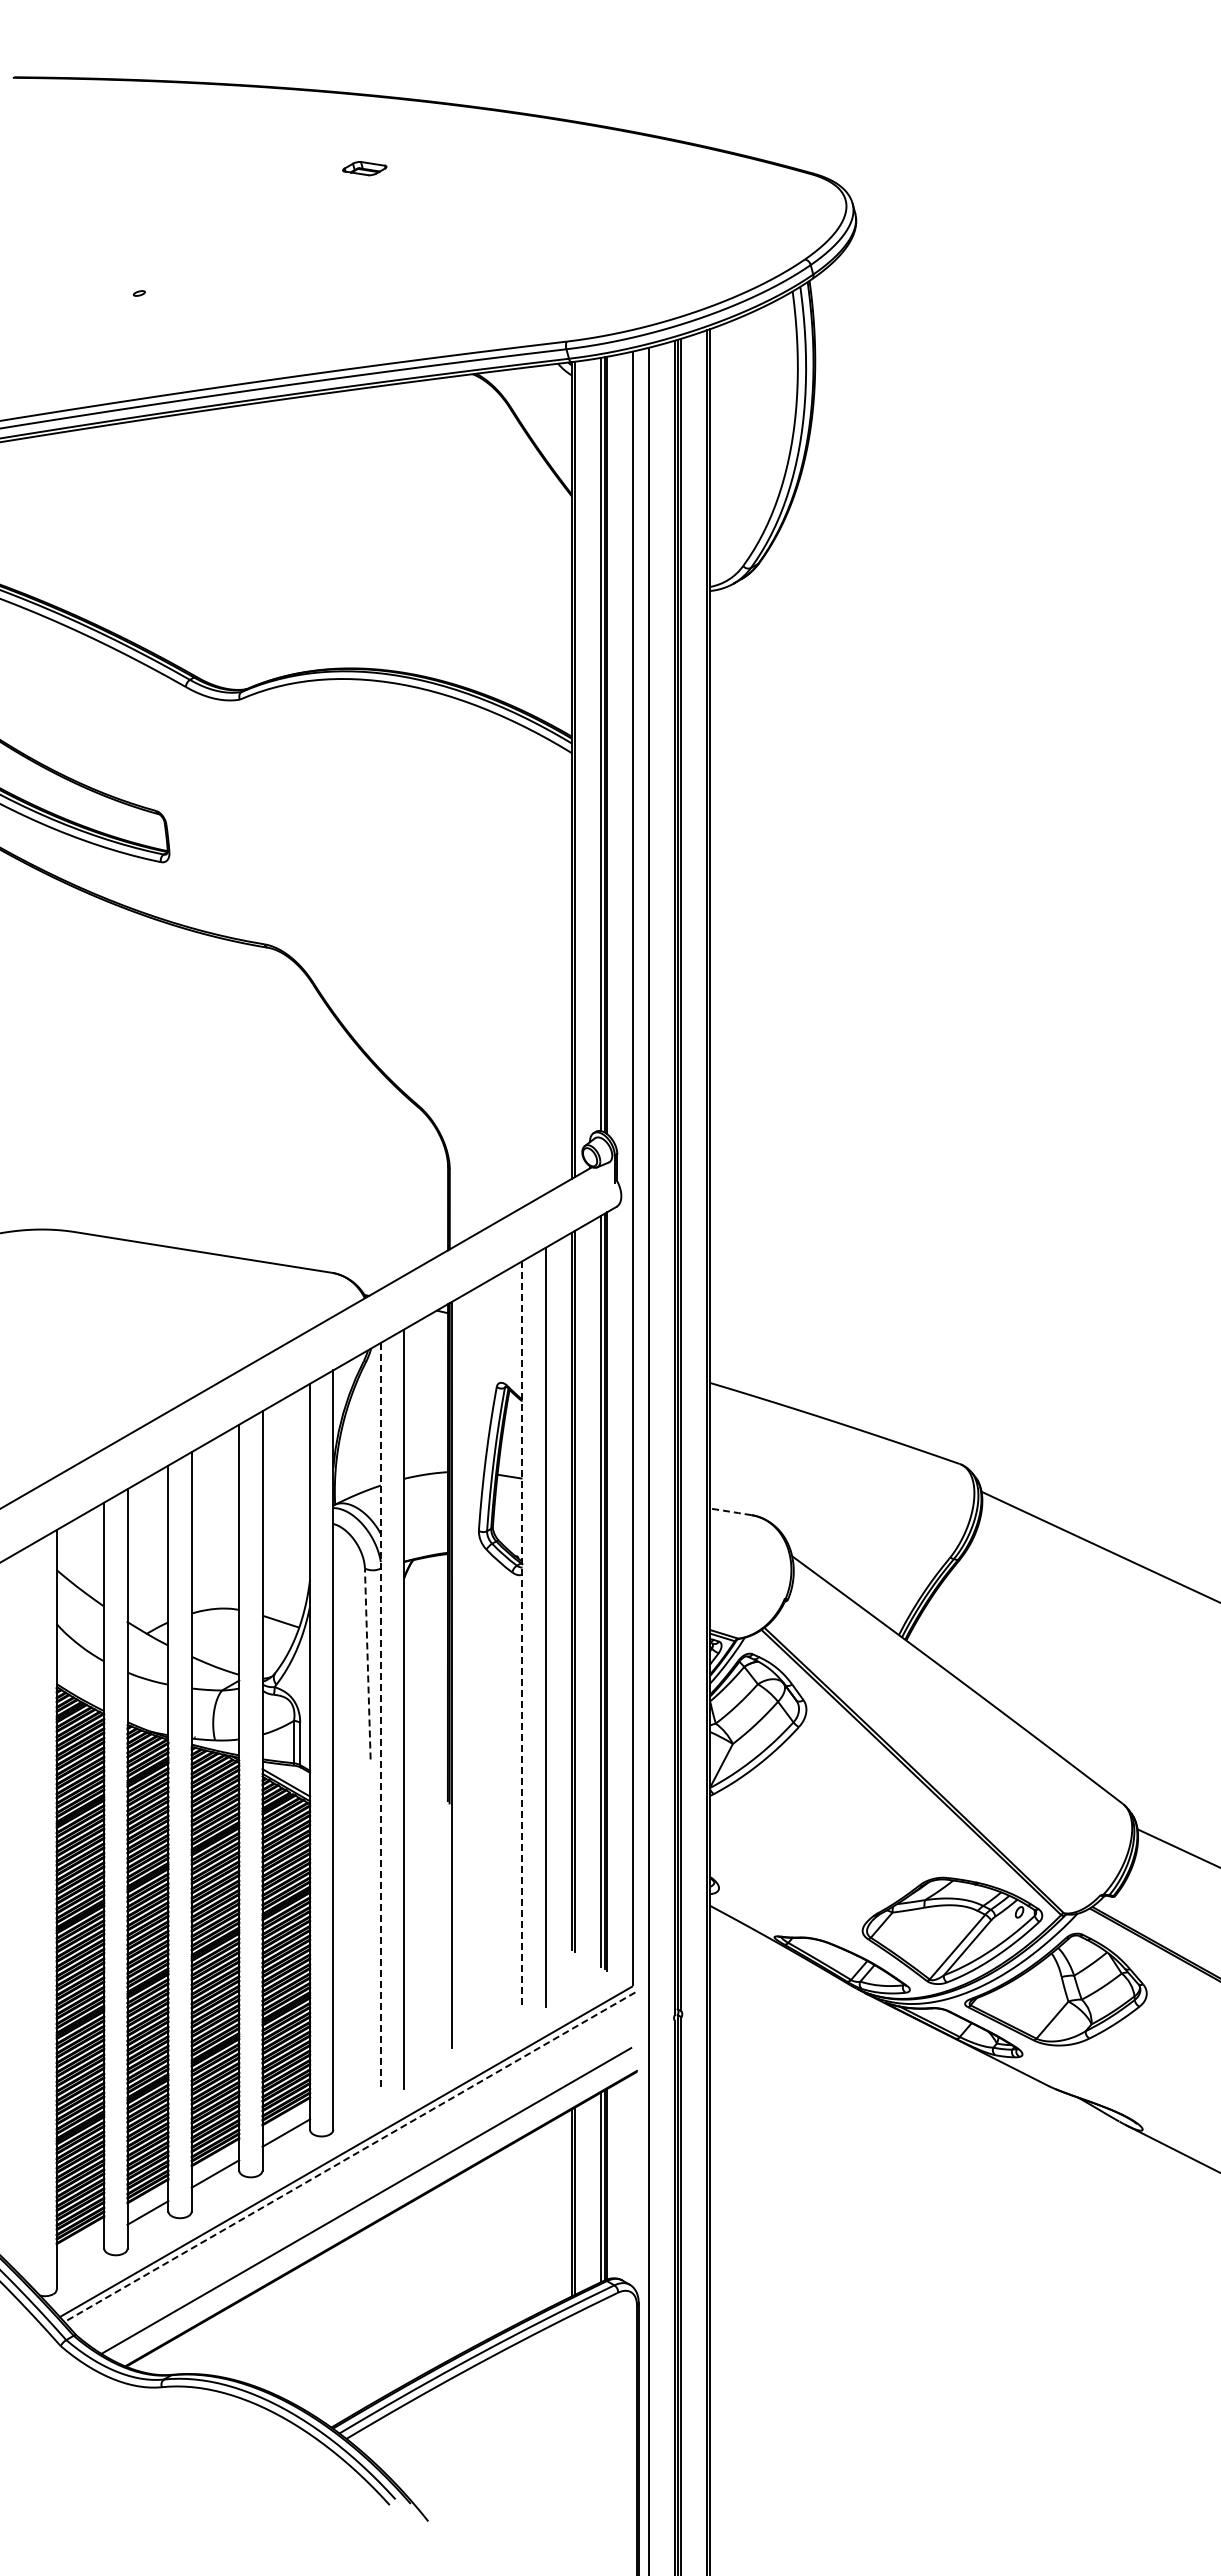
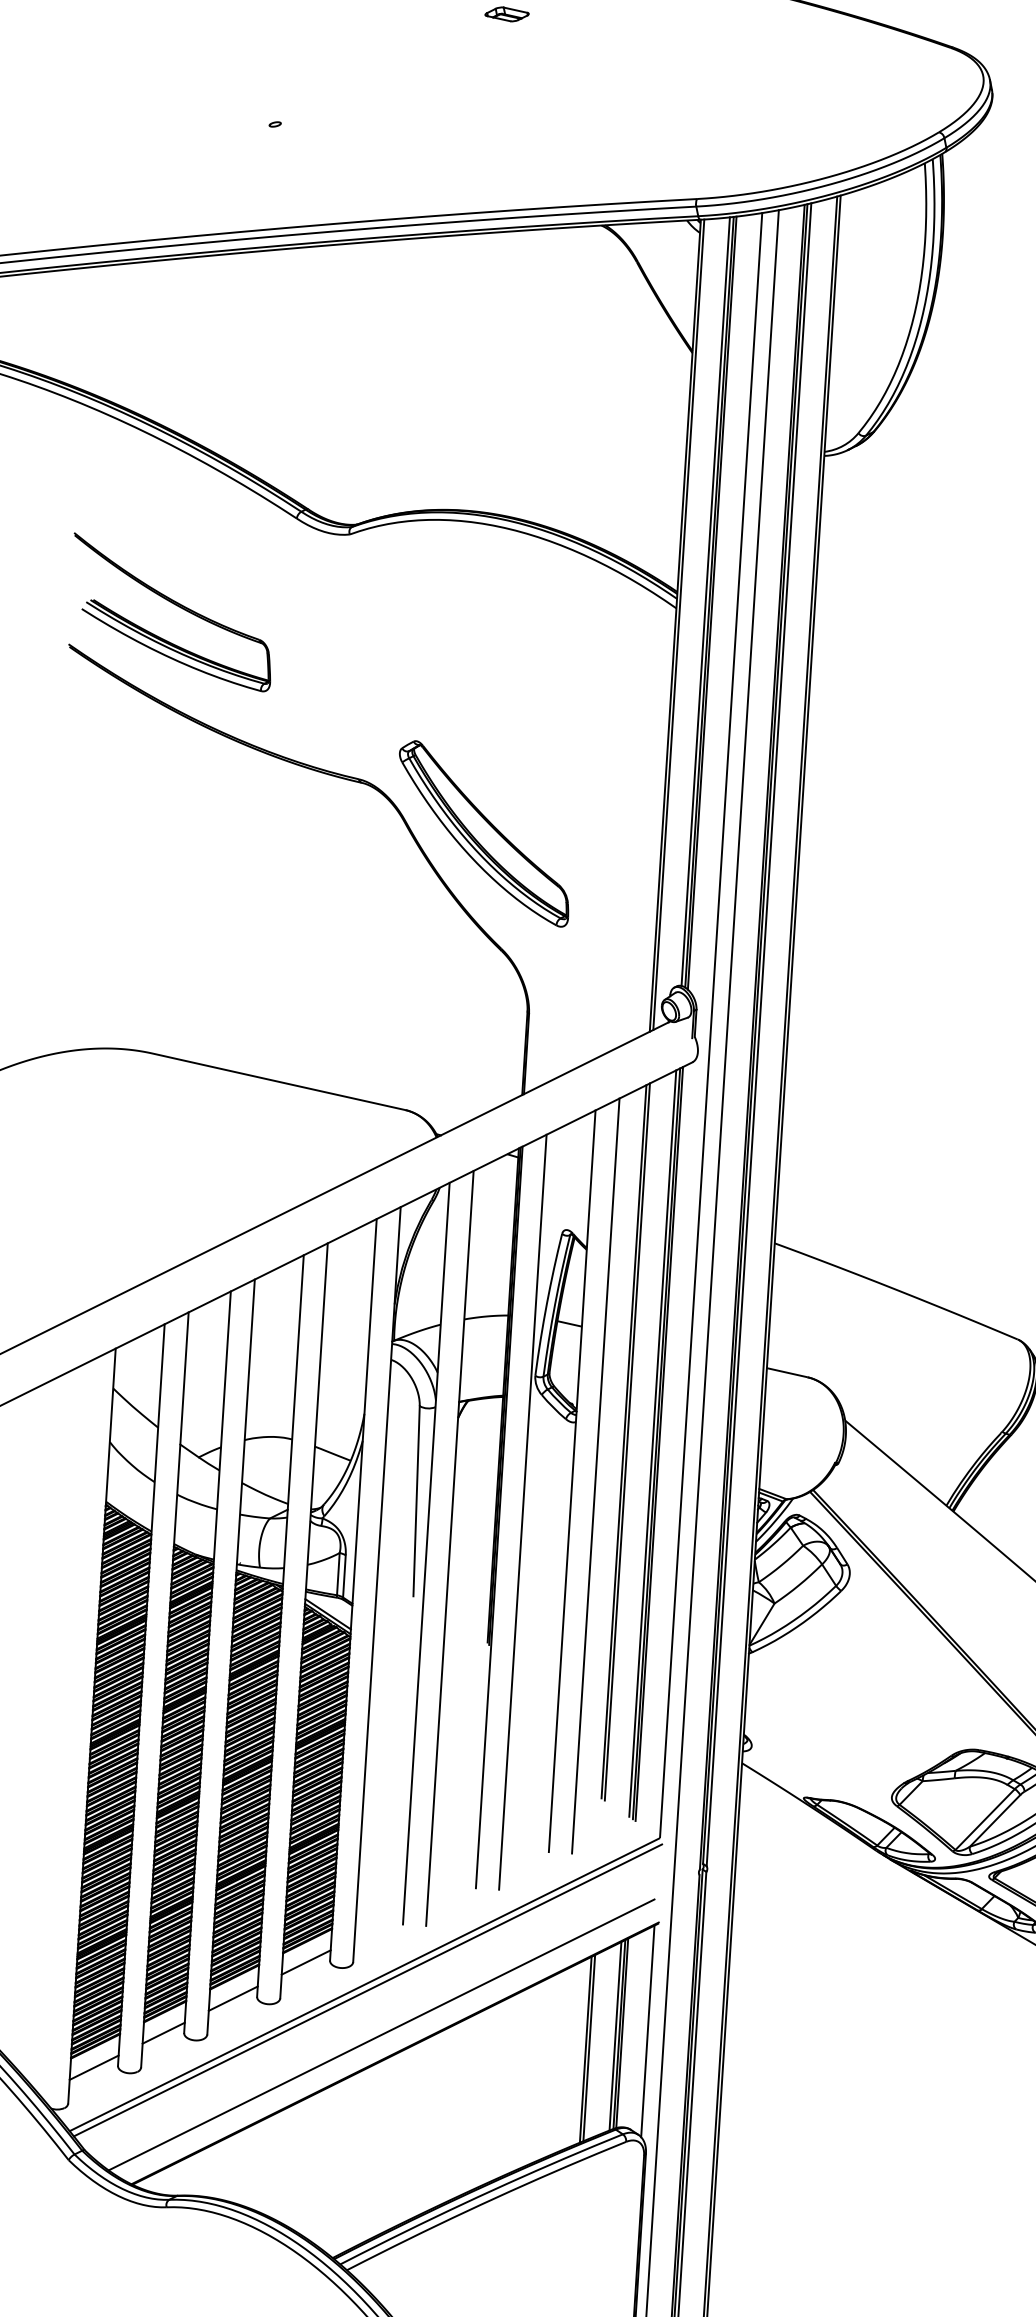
part: (393, 990) -> (484, 833), added
line: (730, 1511) -> (786, 1372), dashed -> solid
line: (522, 1634) -> (572, 1481), dashed -> solid
line: (367, 1663) -> (416, 1500), dashed -> solid
line: (474, 1668) -> (522, 1512), added
line: (380, 1715) -> (426, 1553), dashed -> solid
line: (349, 2157) -> (367, 1990), dashed -> solid
line: (632, 2180) -> (647, 2031), added
line: (80, 2251) -> (94, 2067), added

